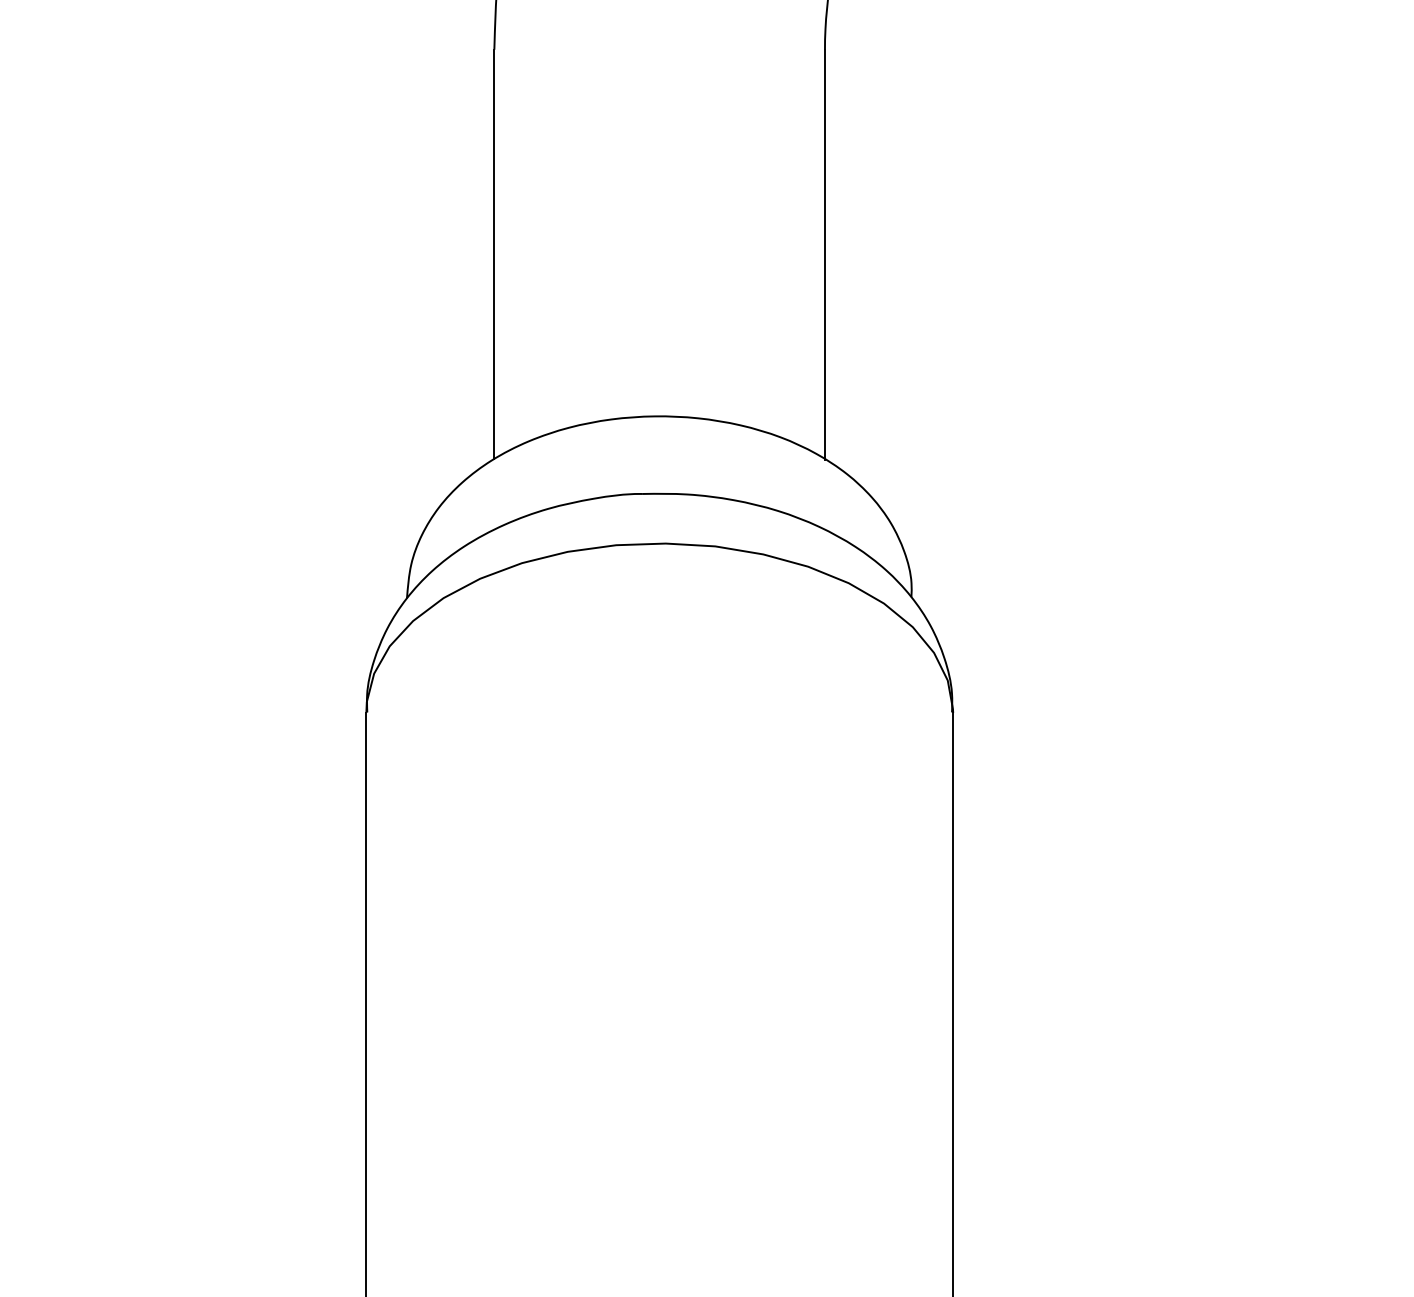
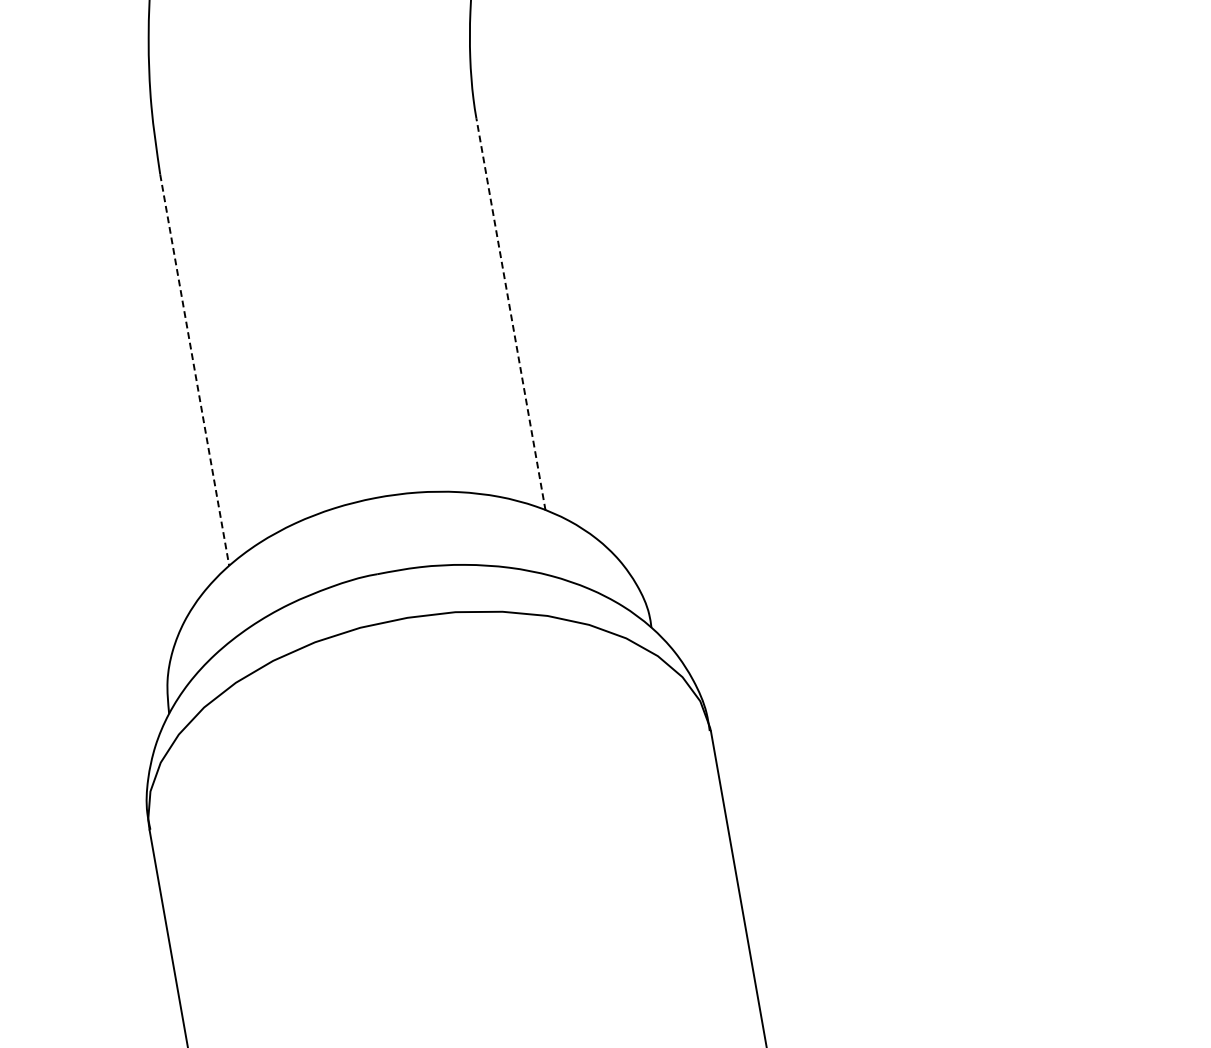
line: (494, 254) -> (194, 370), solid -> dashed
line: (824, 254) -> (510, 314), solid -> dashed

